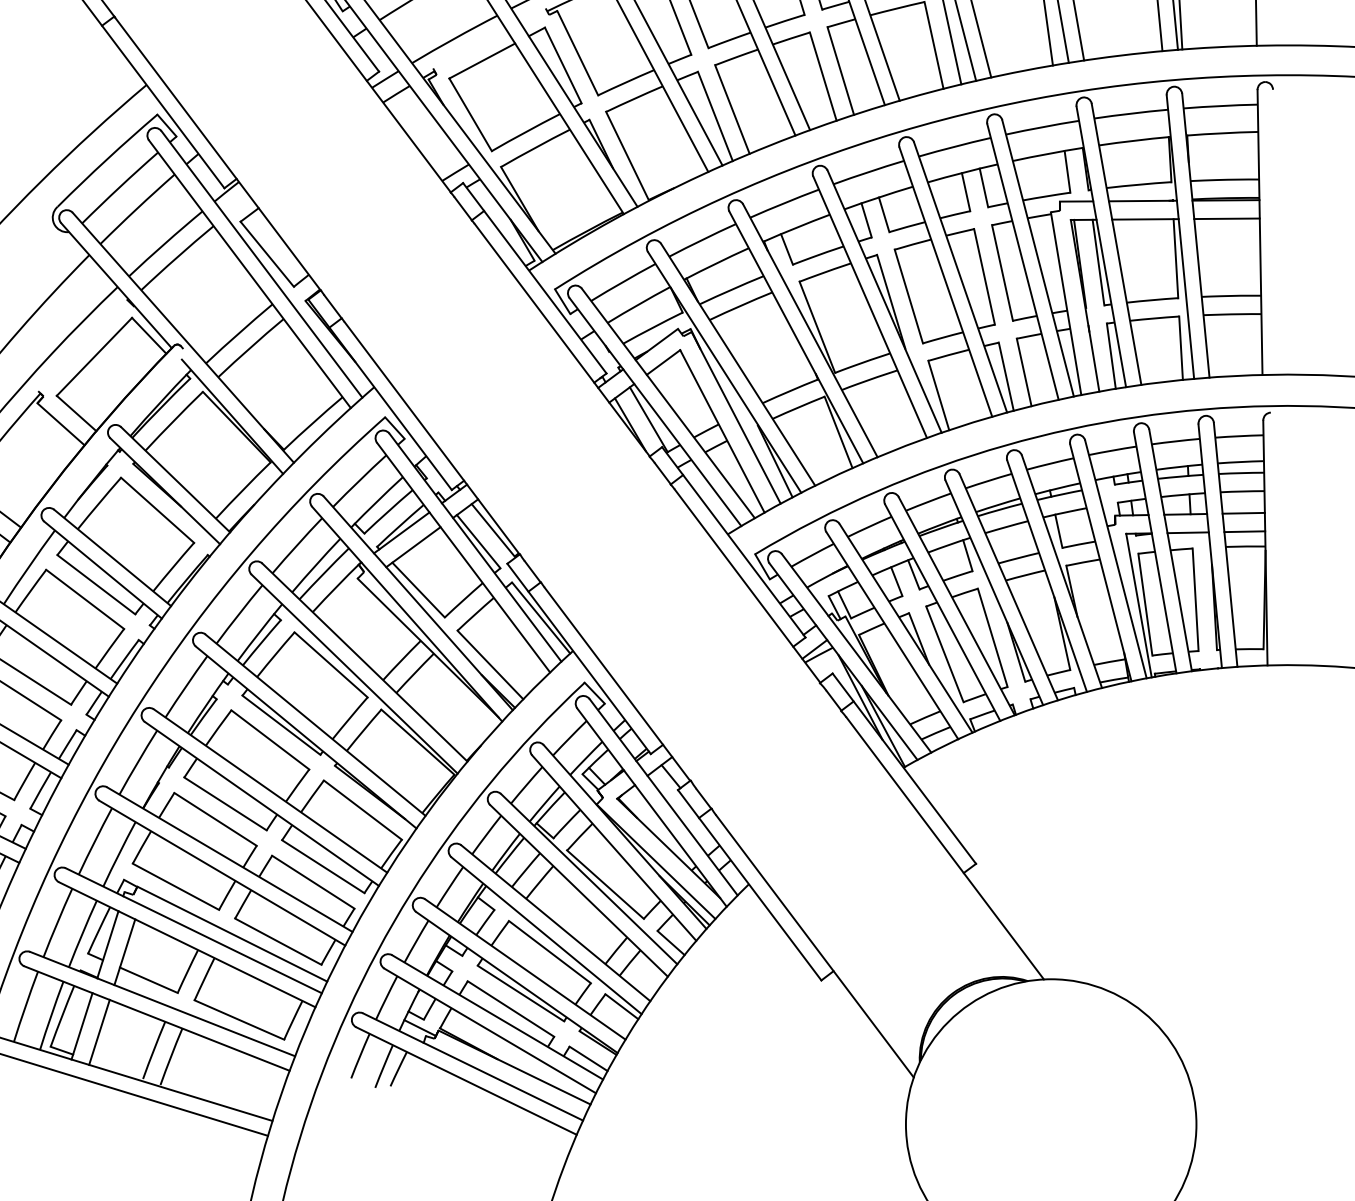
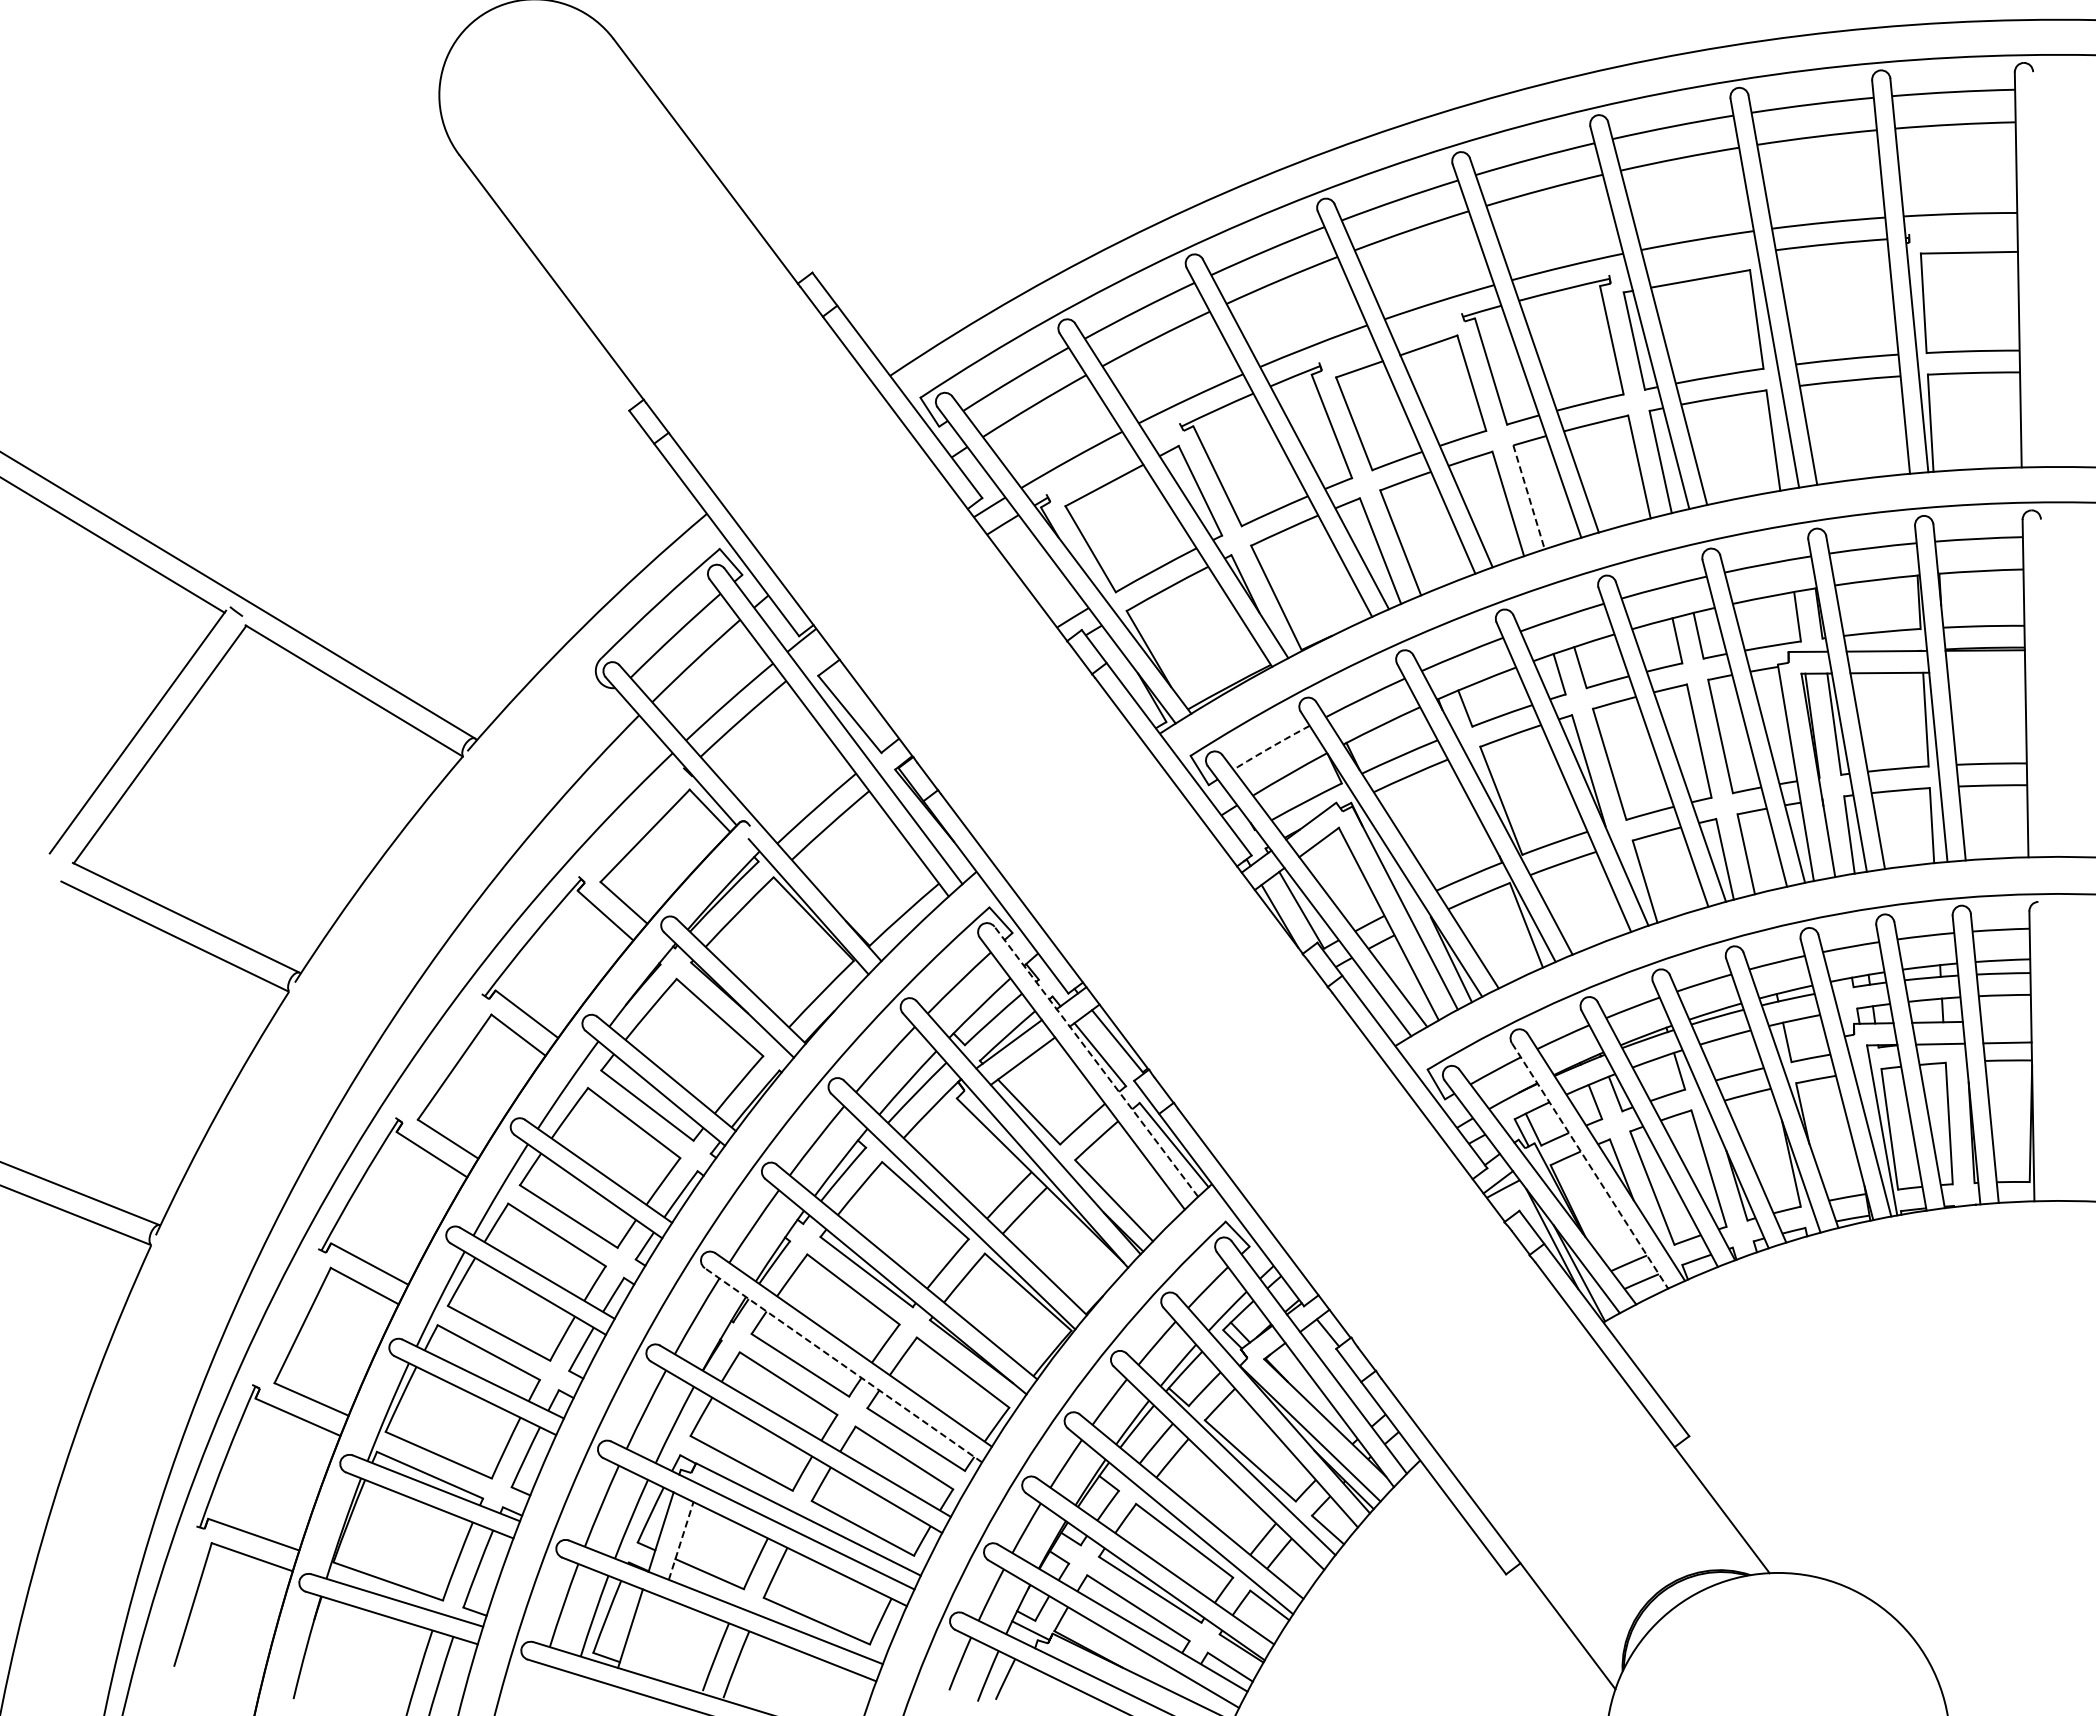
line: (841, 71) -> (1529, 497), solid -> dashed
line: (1227, 218) -> (1986, 672), removed
arc: (623, 282) -> (1271, 747), solid -> dashed
line: (1243, 512) -> (2006, 1020), removed
line: (475, 547) -> (1096, 1061), solid -> dashed
line: (892, 636) -> (1590, 1166), solid -> dashed
line: (261, 804) -> (843, 1365), solid -> dashed
line: (125, 951) -> (681, 1540), solid -> dashed
line: (98, 1032) -> (650, 1635), removed

